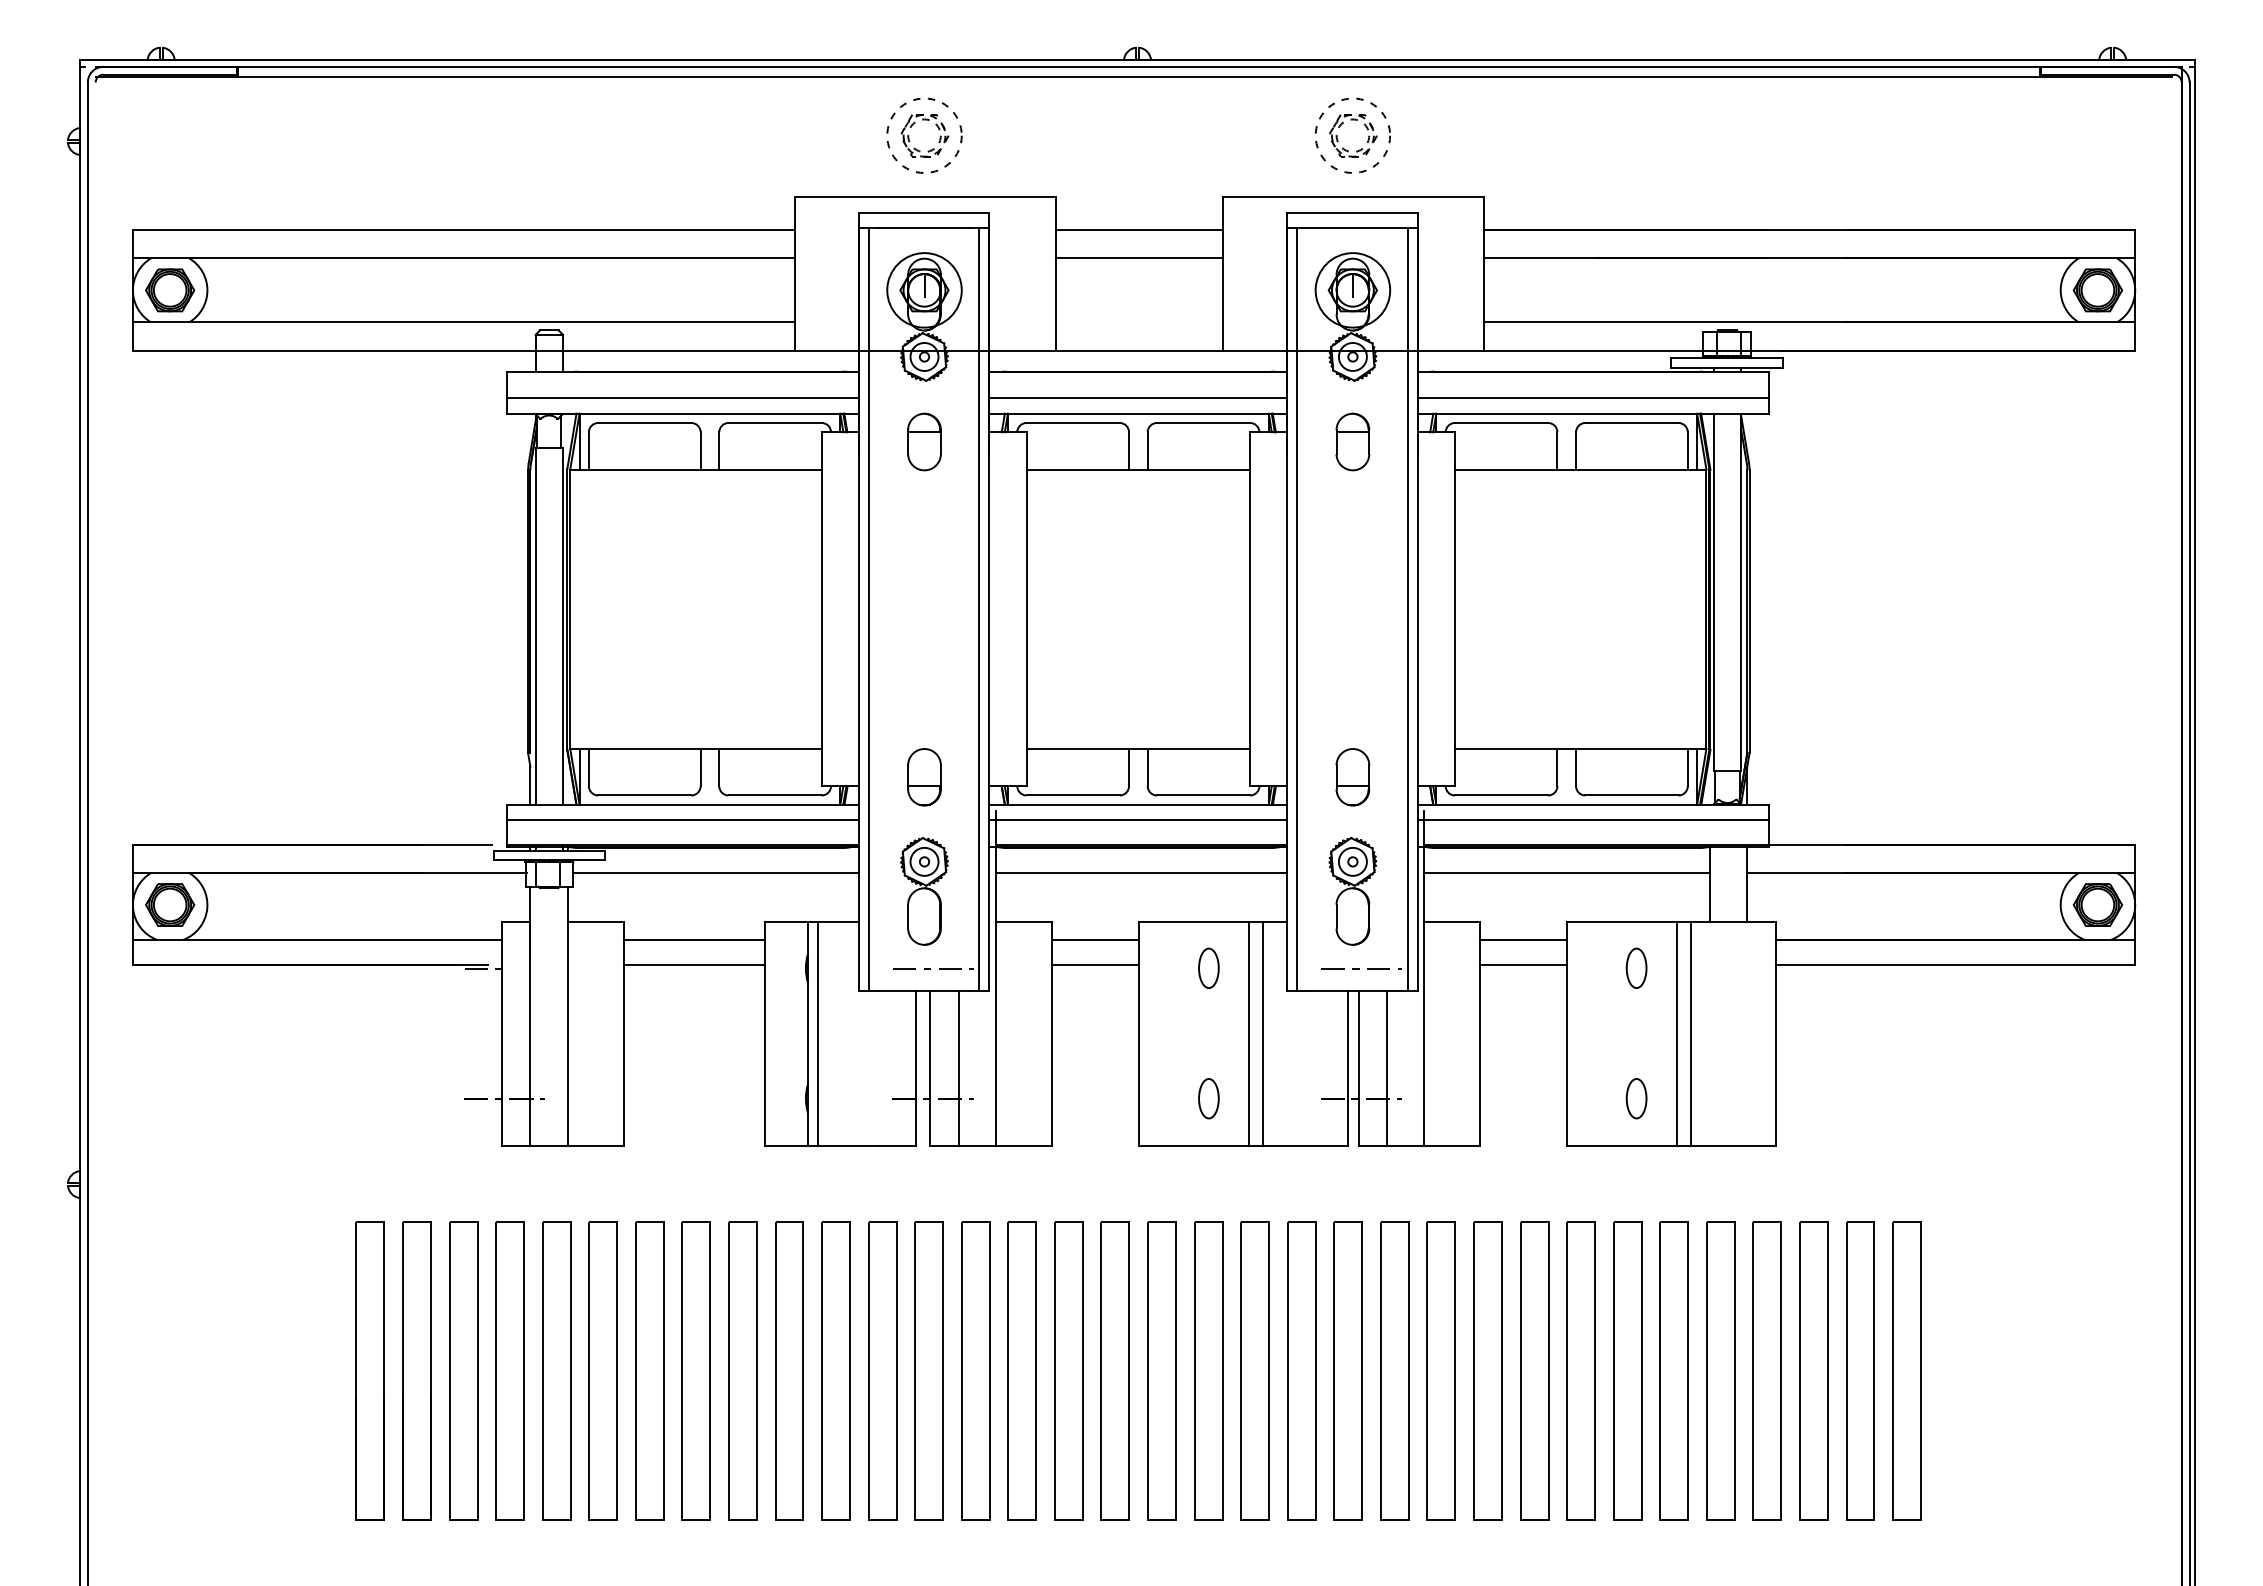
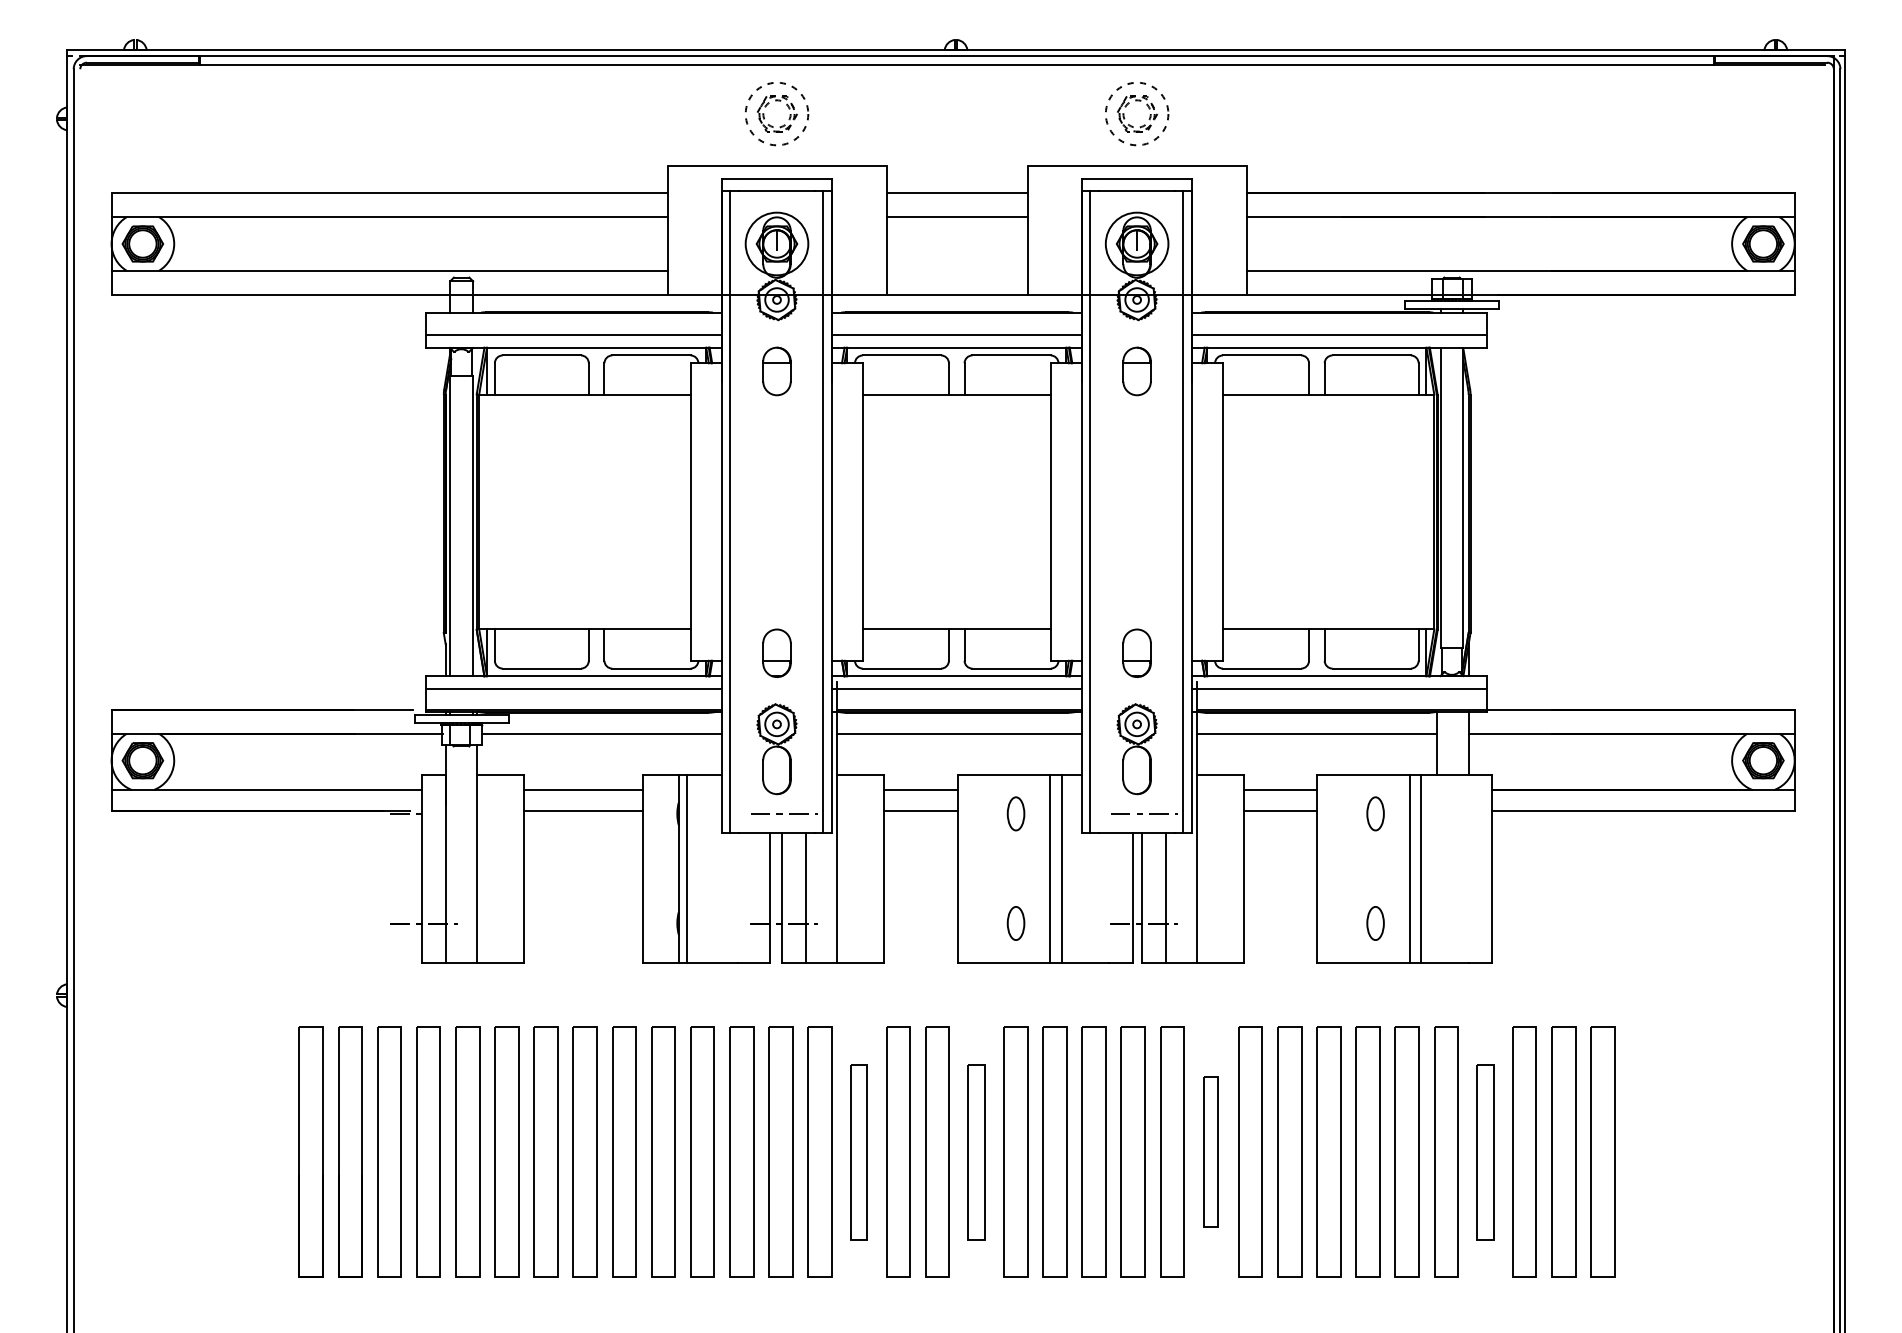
part: (1021, 1370) -> (858, 1151), size x0.7
part: (1161, 1370) -> (976, 1151), size x0.7
part: (1440, 1370) -> (1210, 1151), size x0.6
part: (1766, 1370) -> (1484, 1151), size x0.7

